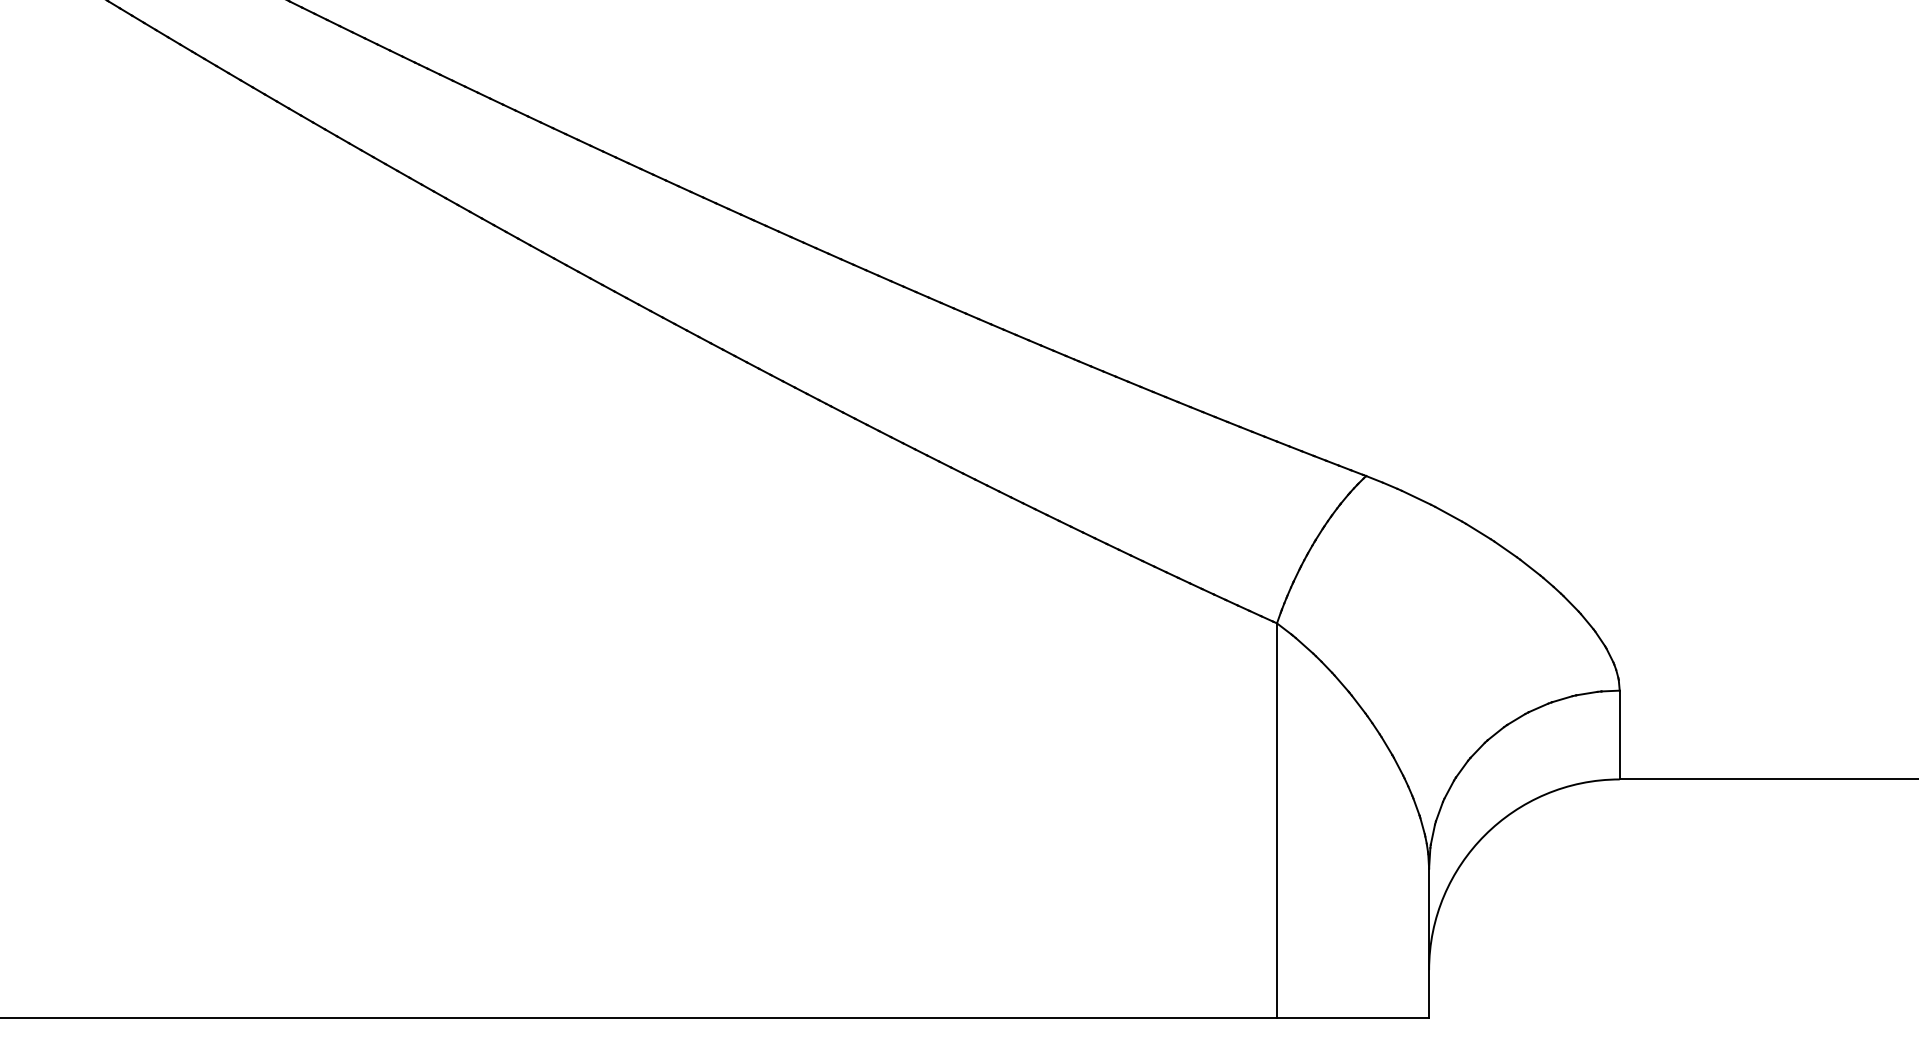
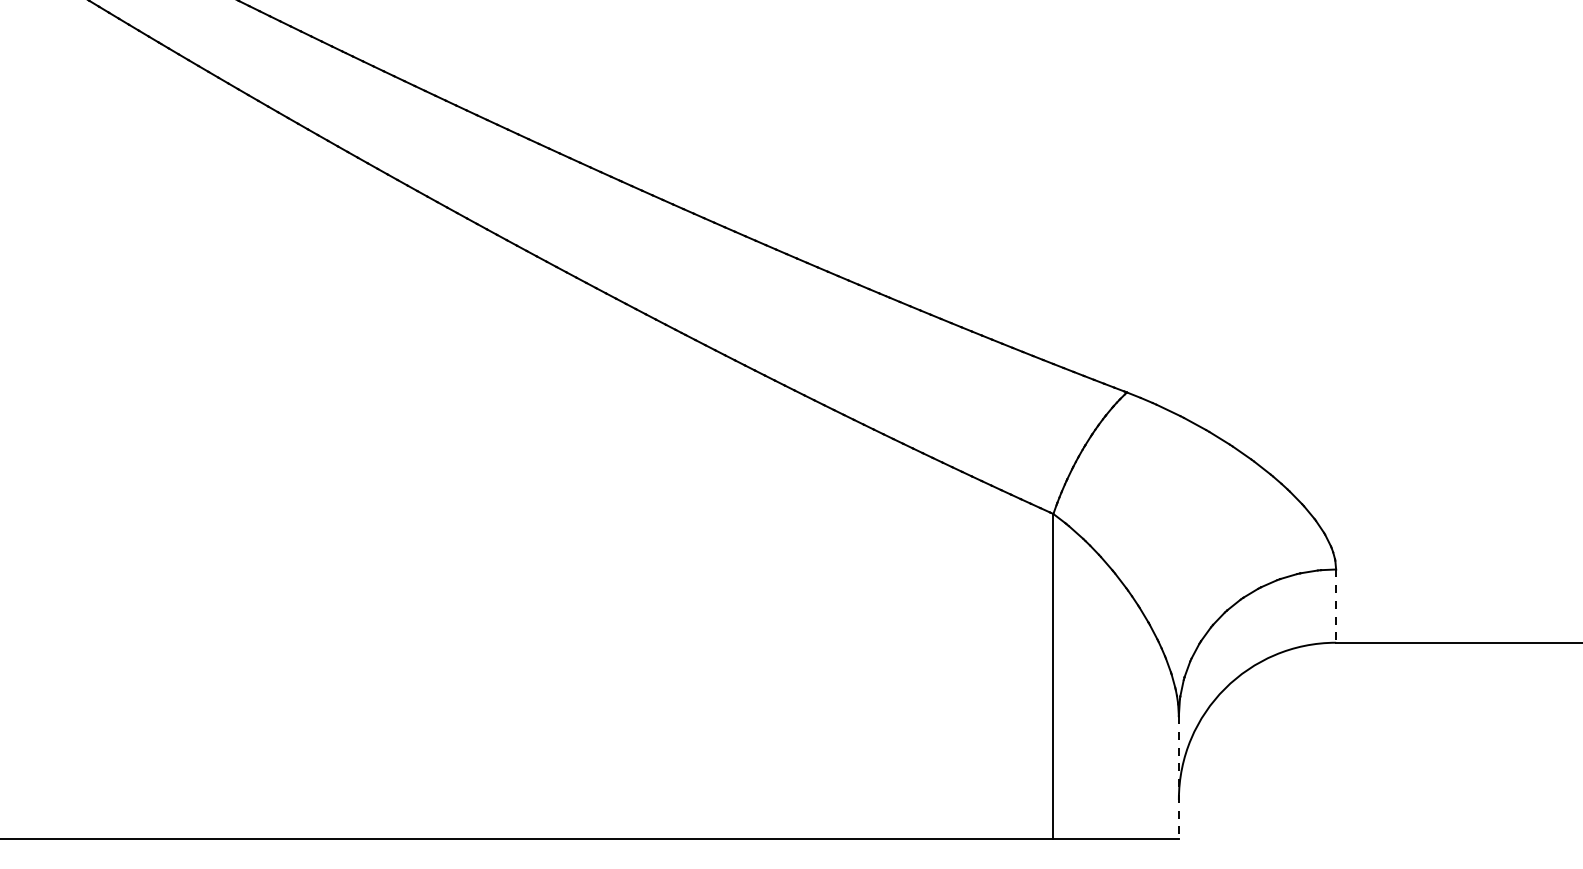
line: (1619, 735) -> (1335, 606), solid -> dashed
line: (1429, 943) -> (1179, 778), solid -> dashed

